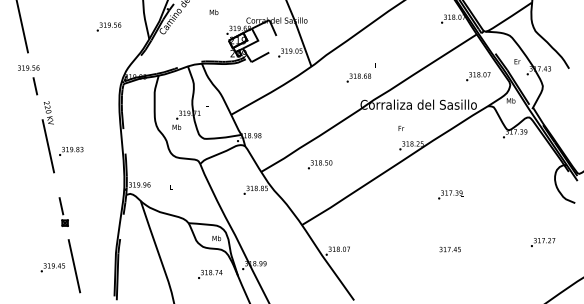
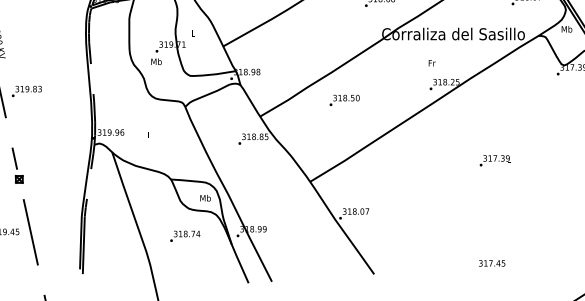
text: (319, 164) -> (343, 100), moved
text: (450, 194) -> (494, 160), moved
text: (449, 249) -> (491, 263), moved
text: (210, 274) -> (185, 236), moved

